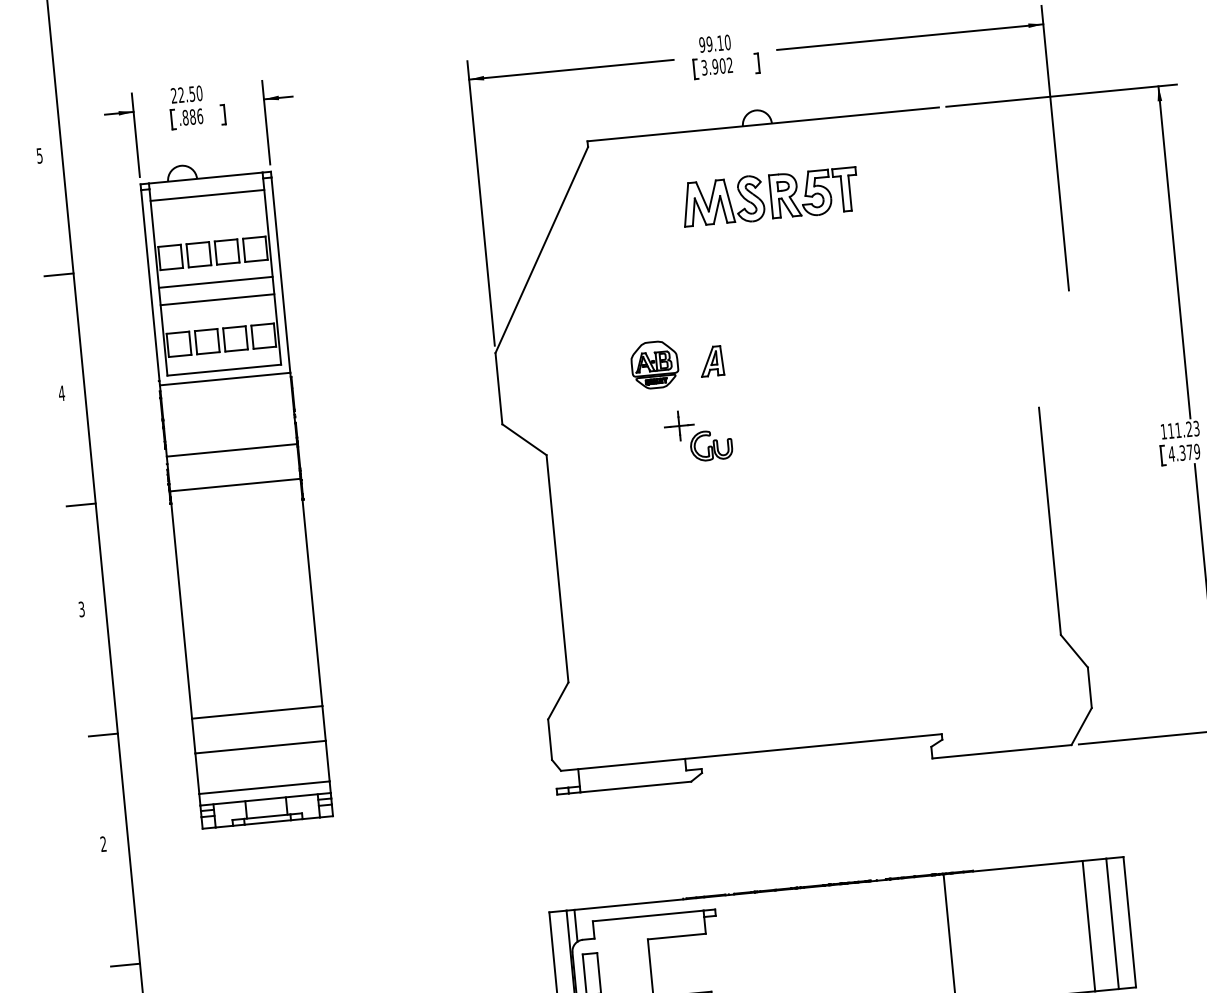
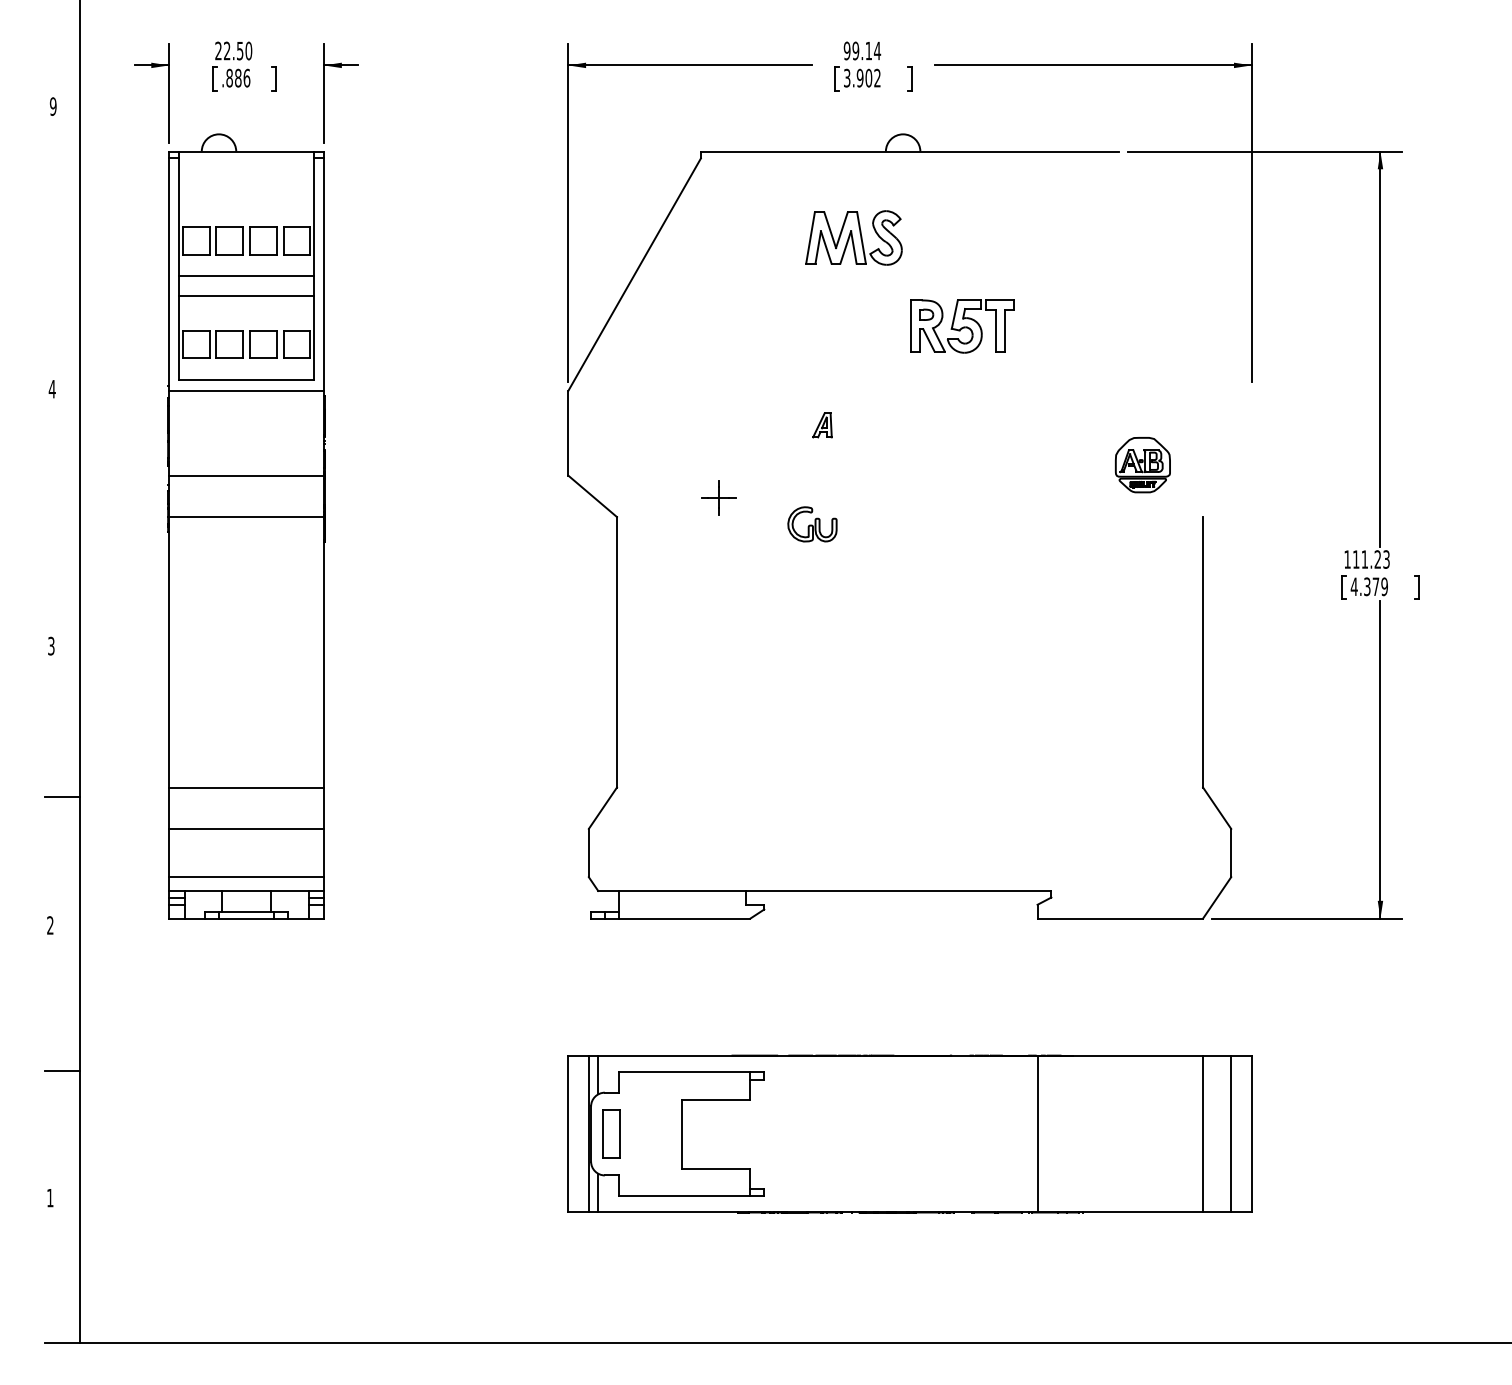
text: (727, 42) -> (877, 50), 99.10 -> 99.14
text: (39, 155) -> (52, 106), 5 -> 9
part: (814, 193) -> (962, 326), moved
line: (207, 195) -> (246, 172), removed
line: (59, 275) -> (62, 249), removed
part: (711, 361) -> (822, 425), size x0.7
part: (654, 365) -> (1142, 465), moved
part: (679, 425) -> (718, 497), moved
line: (81, 504) -> (62, 522), removed

